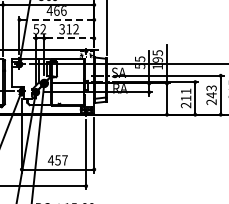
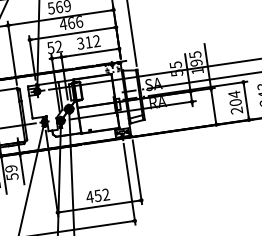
line: (57, 19) -> (73, 33), dashed -> solid
line: (69, 38) -> (90, 53), dashed -> solid
text: (185, 94) -> (234, 98), 211 -> 204
text: (64, 160) -> (105, 194), 457 -> 452

